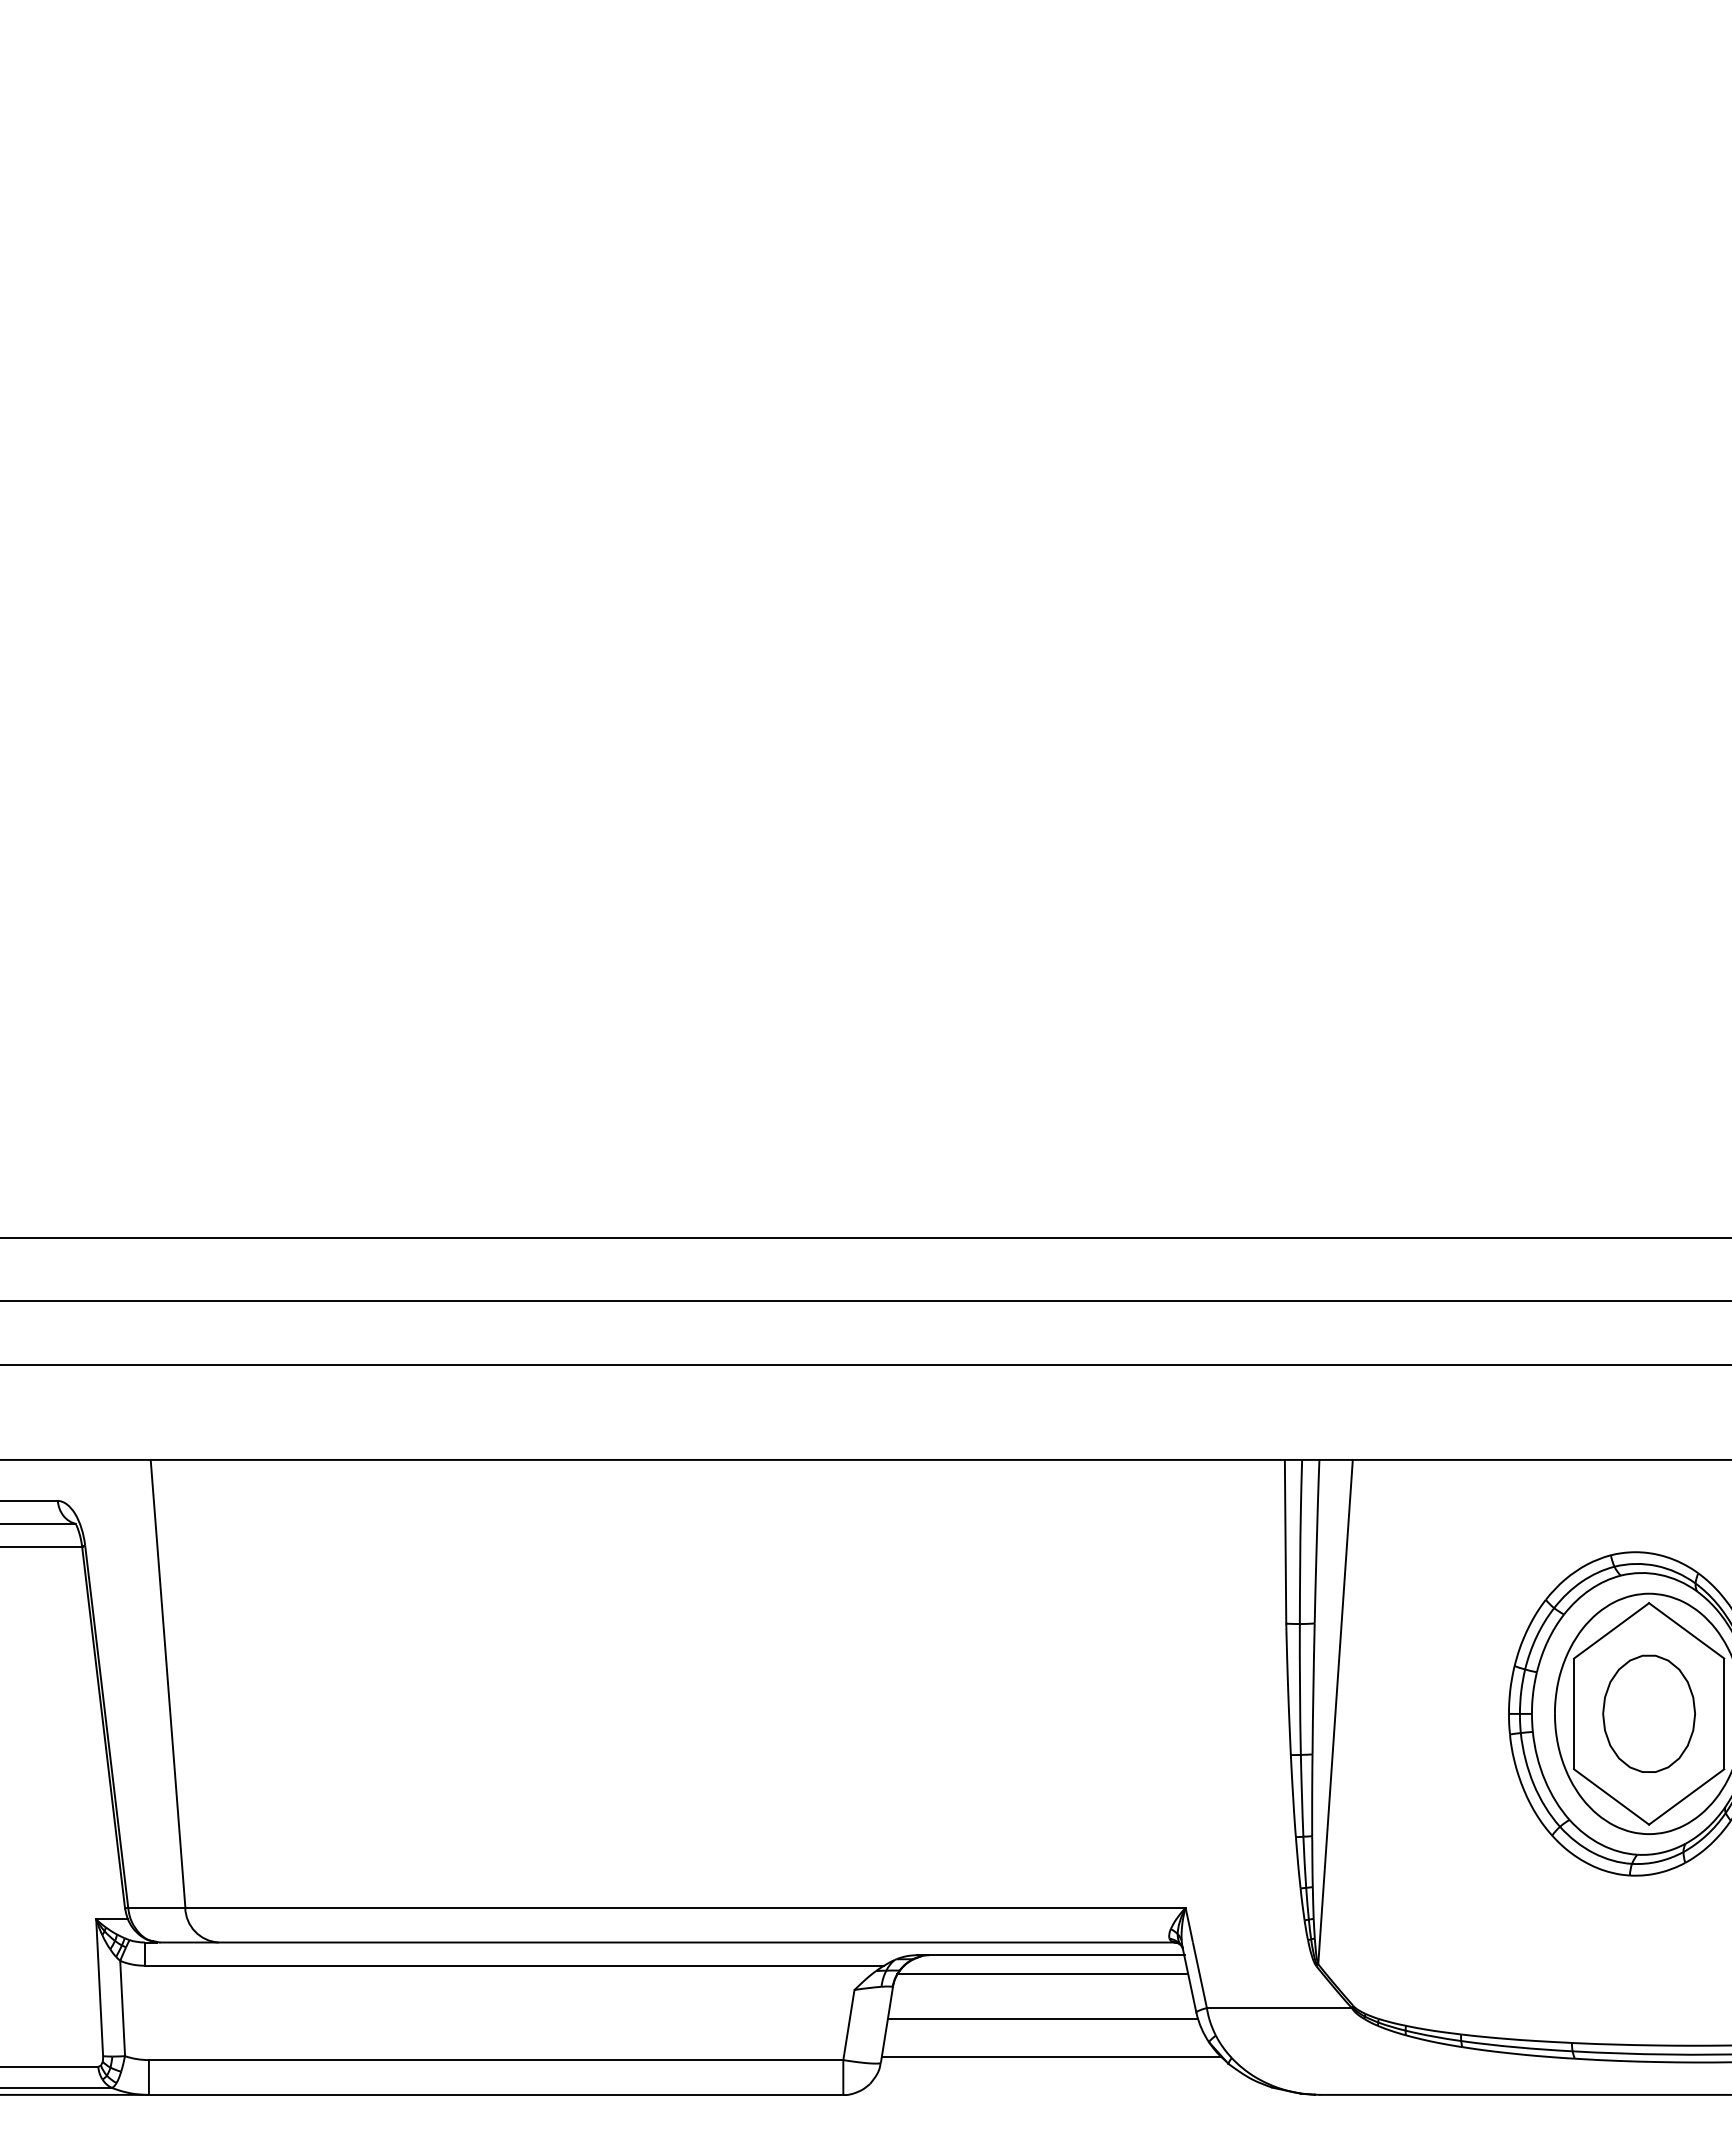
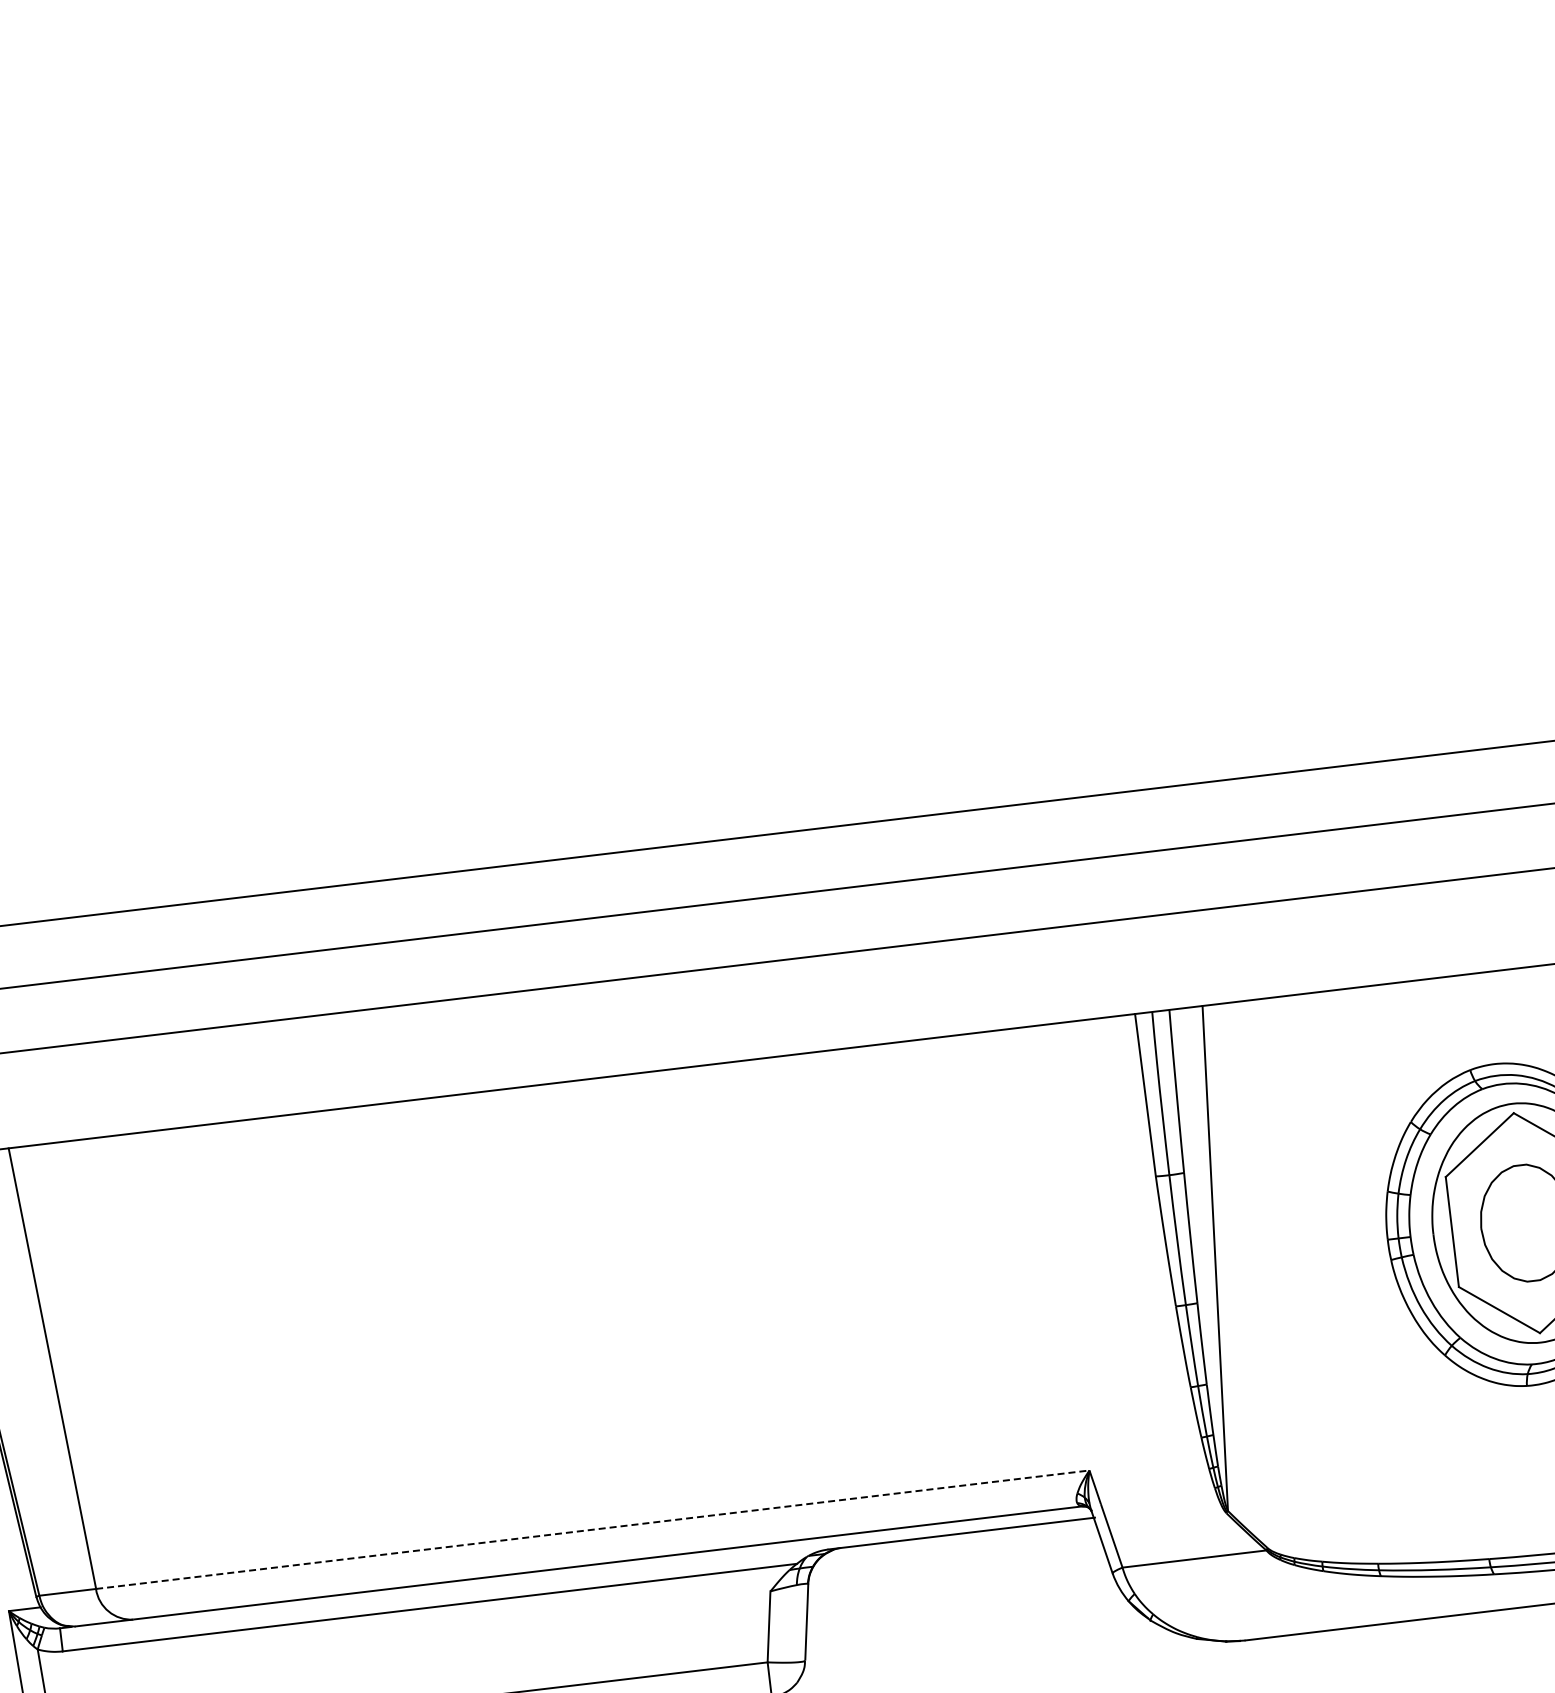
line: (685, 1907) -> (592, 1529), solid -> dashed
line: (1042, 1974) -> (955, 1553), removed
line: (1042, 2018) -> (960, 1597), removed
line: (1051, 2056) -> (973, 1634), removed

